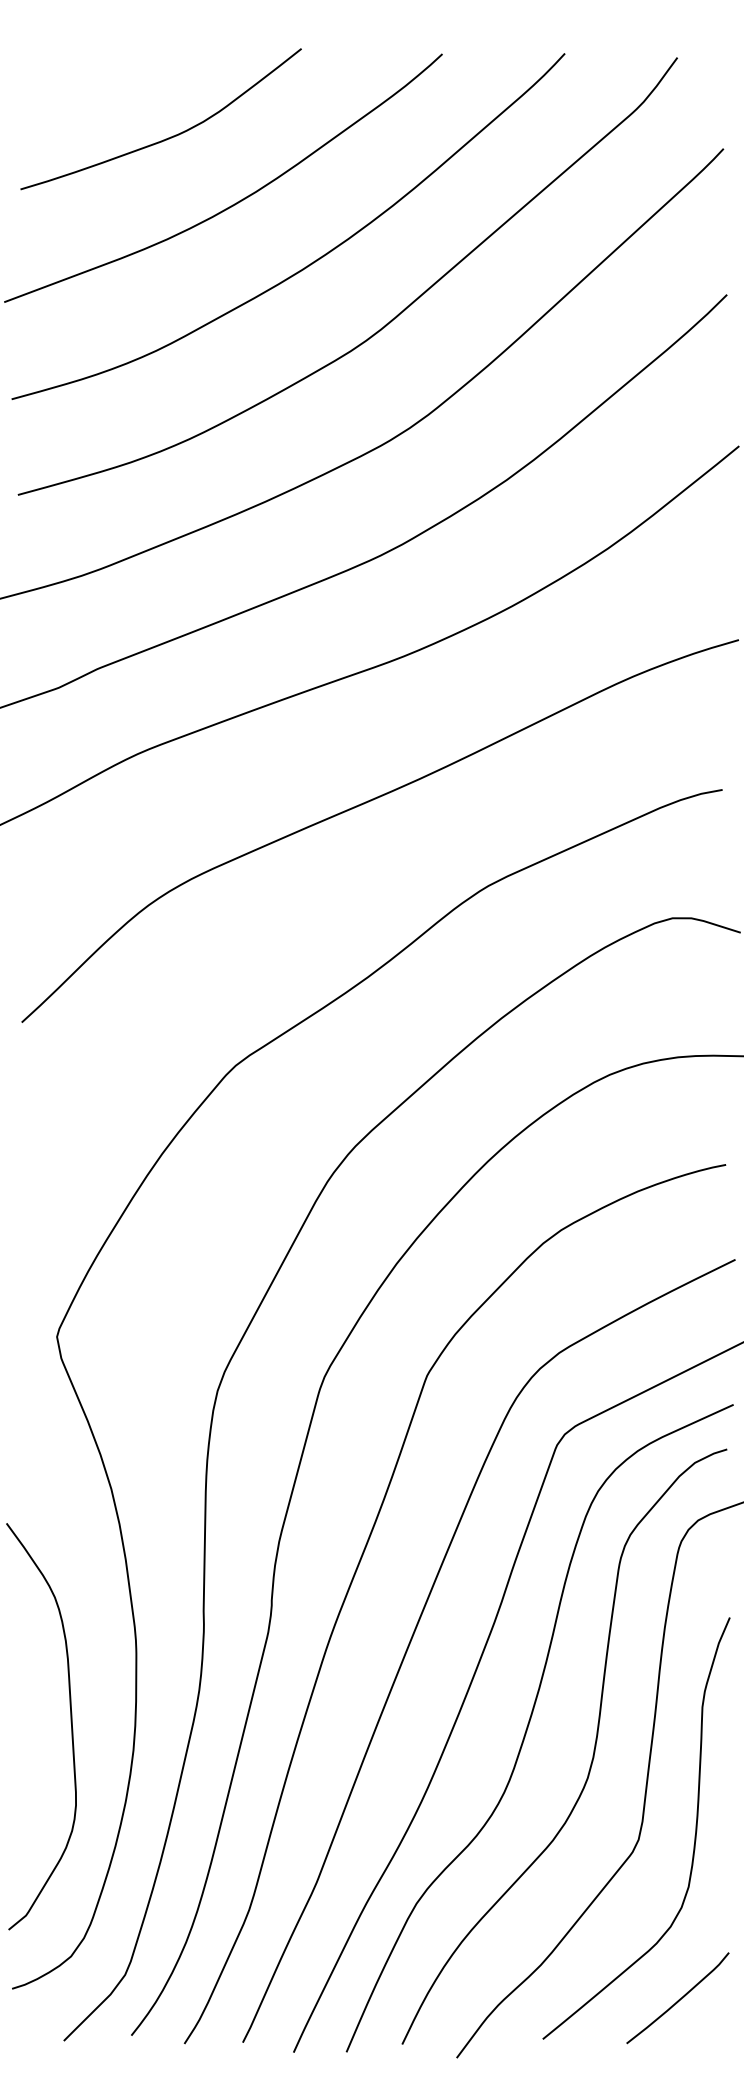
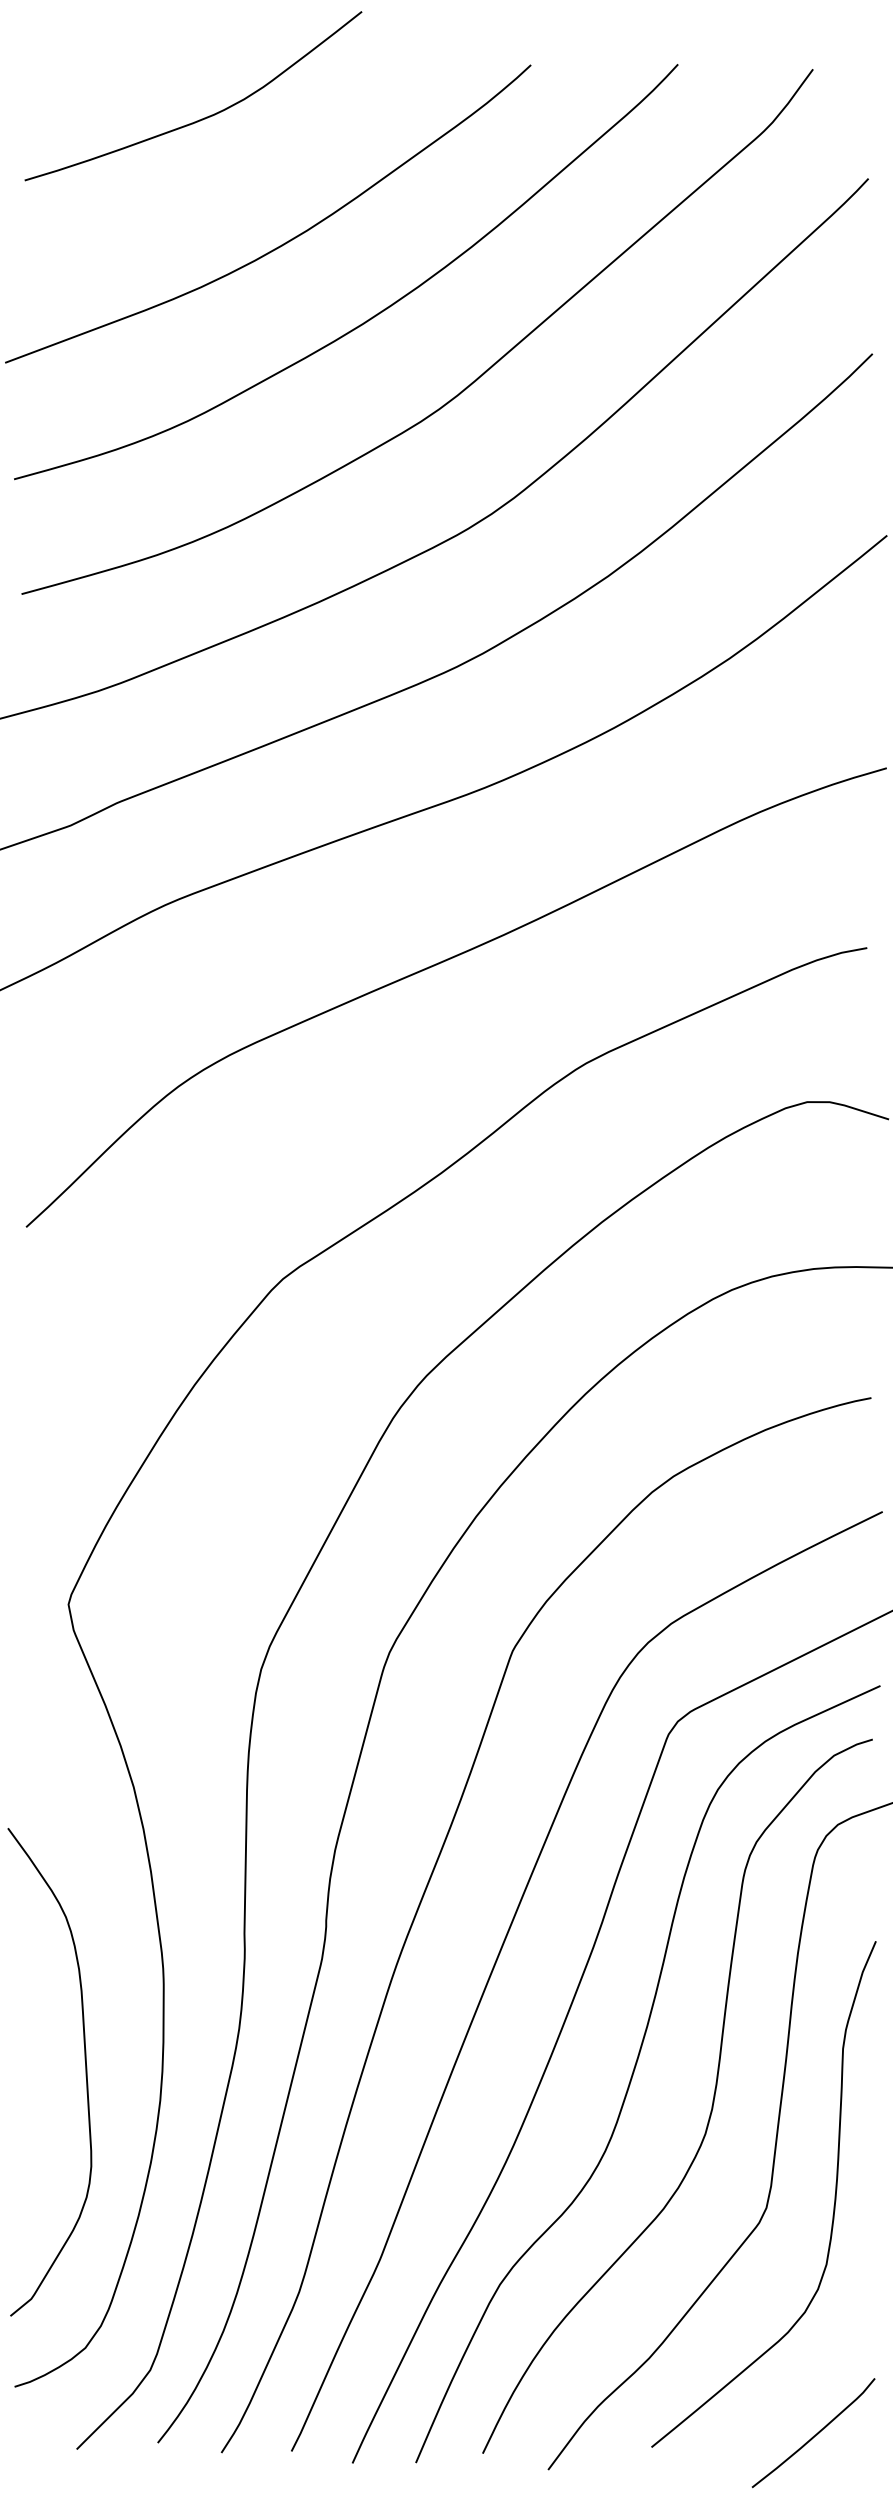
curve: (167, 137) -> (201, 118), moved
curve: (677, 2000) -> (813, 2435), moved

